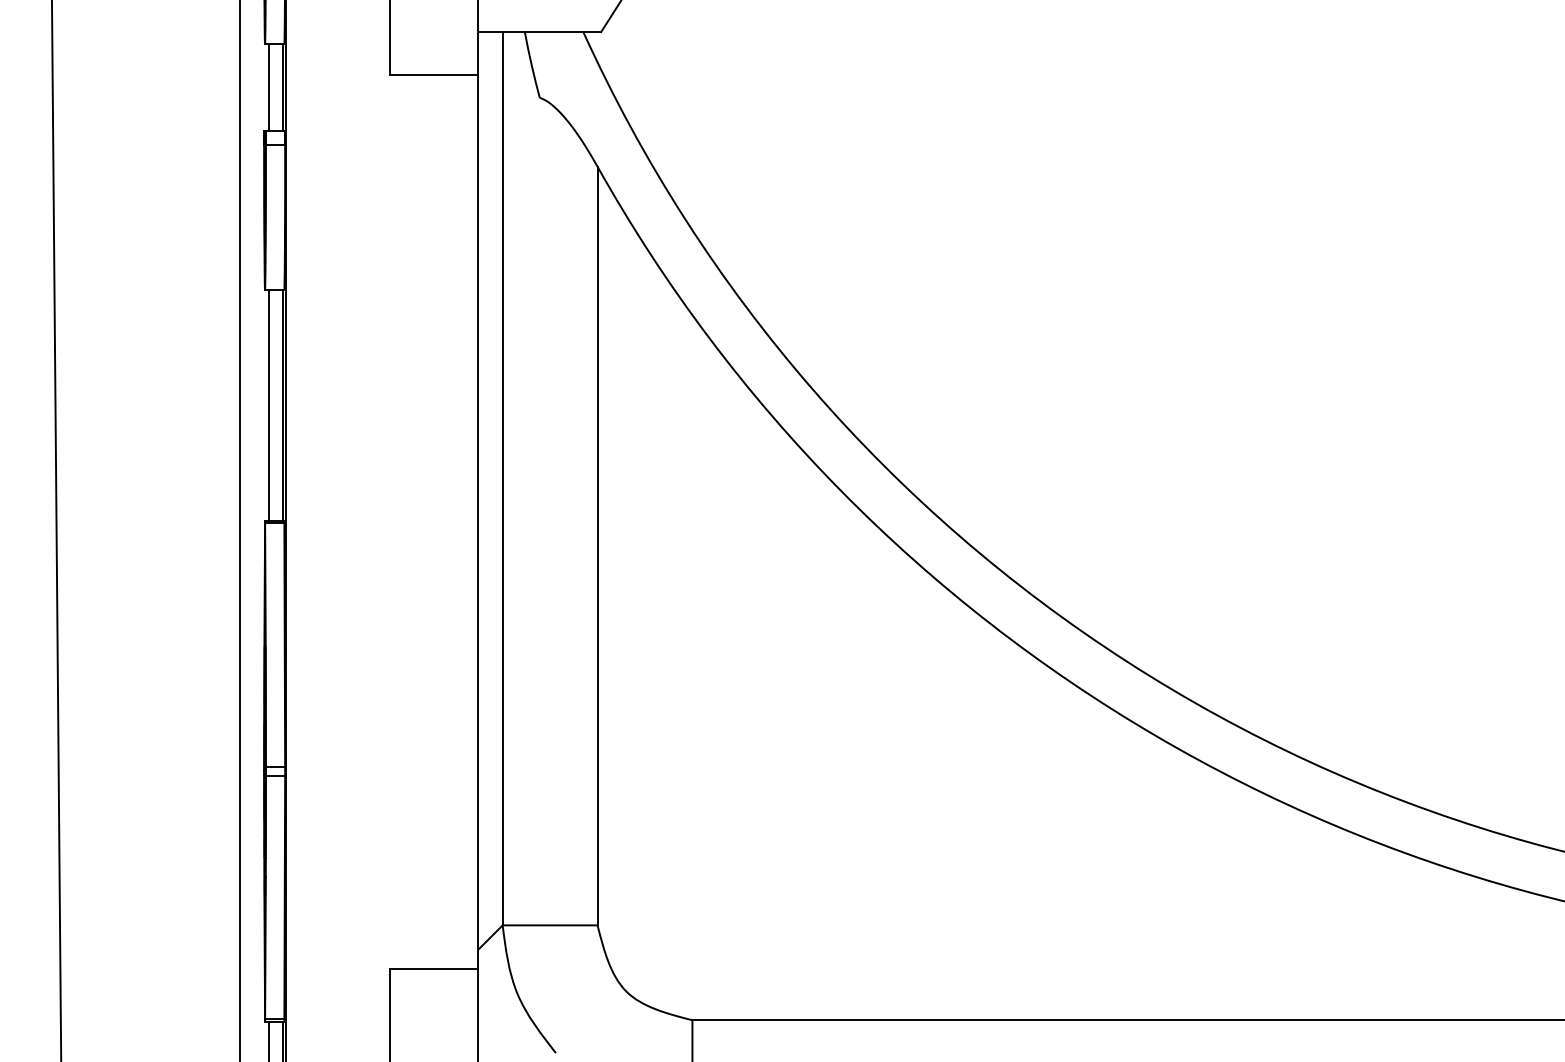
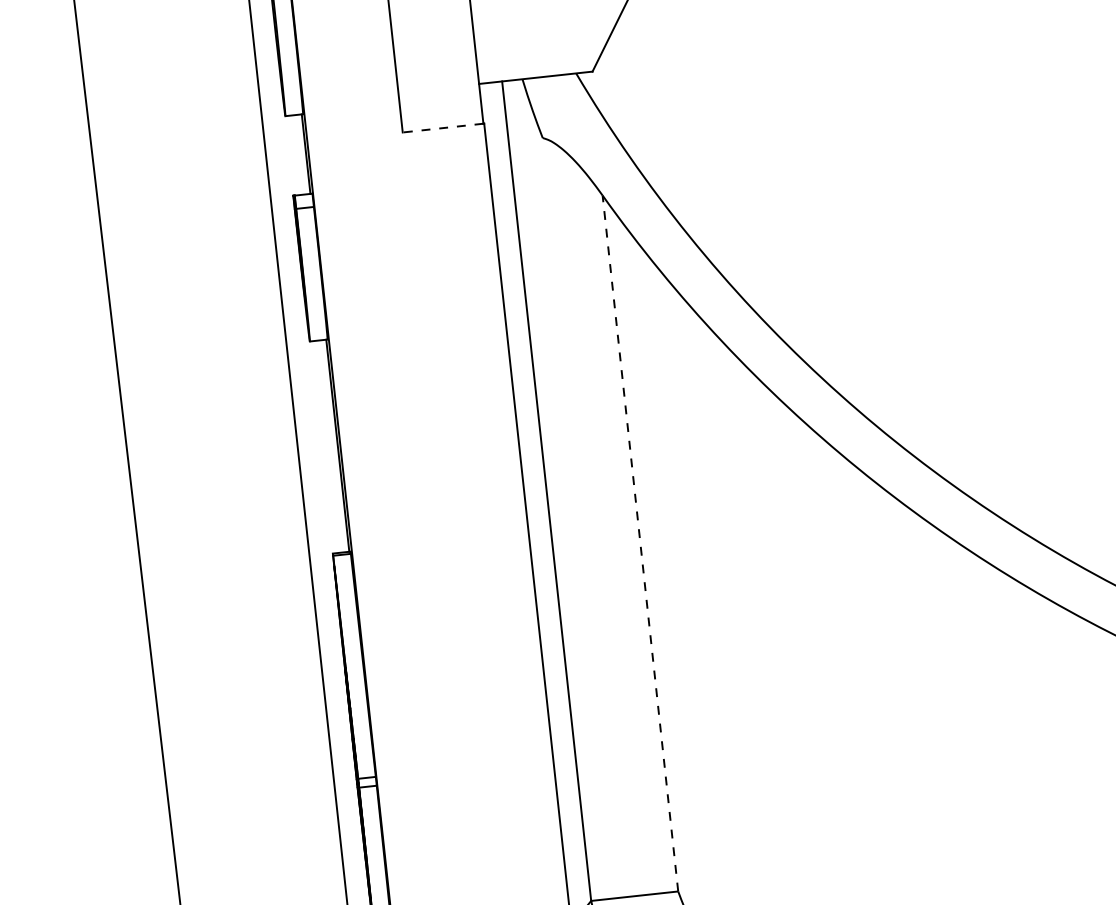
line: (433, 75) -> (443, 128), solid -> dashed
line: (268, 87) -> (292, 155), removed
line: (268, 404) -> (324, 446), removed
line: (597, 545) -> (640, 543), solid -> dashed

